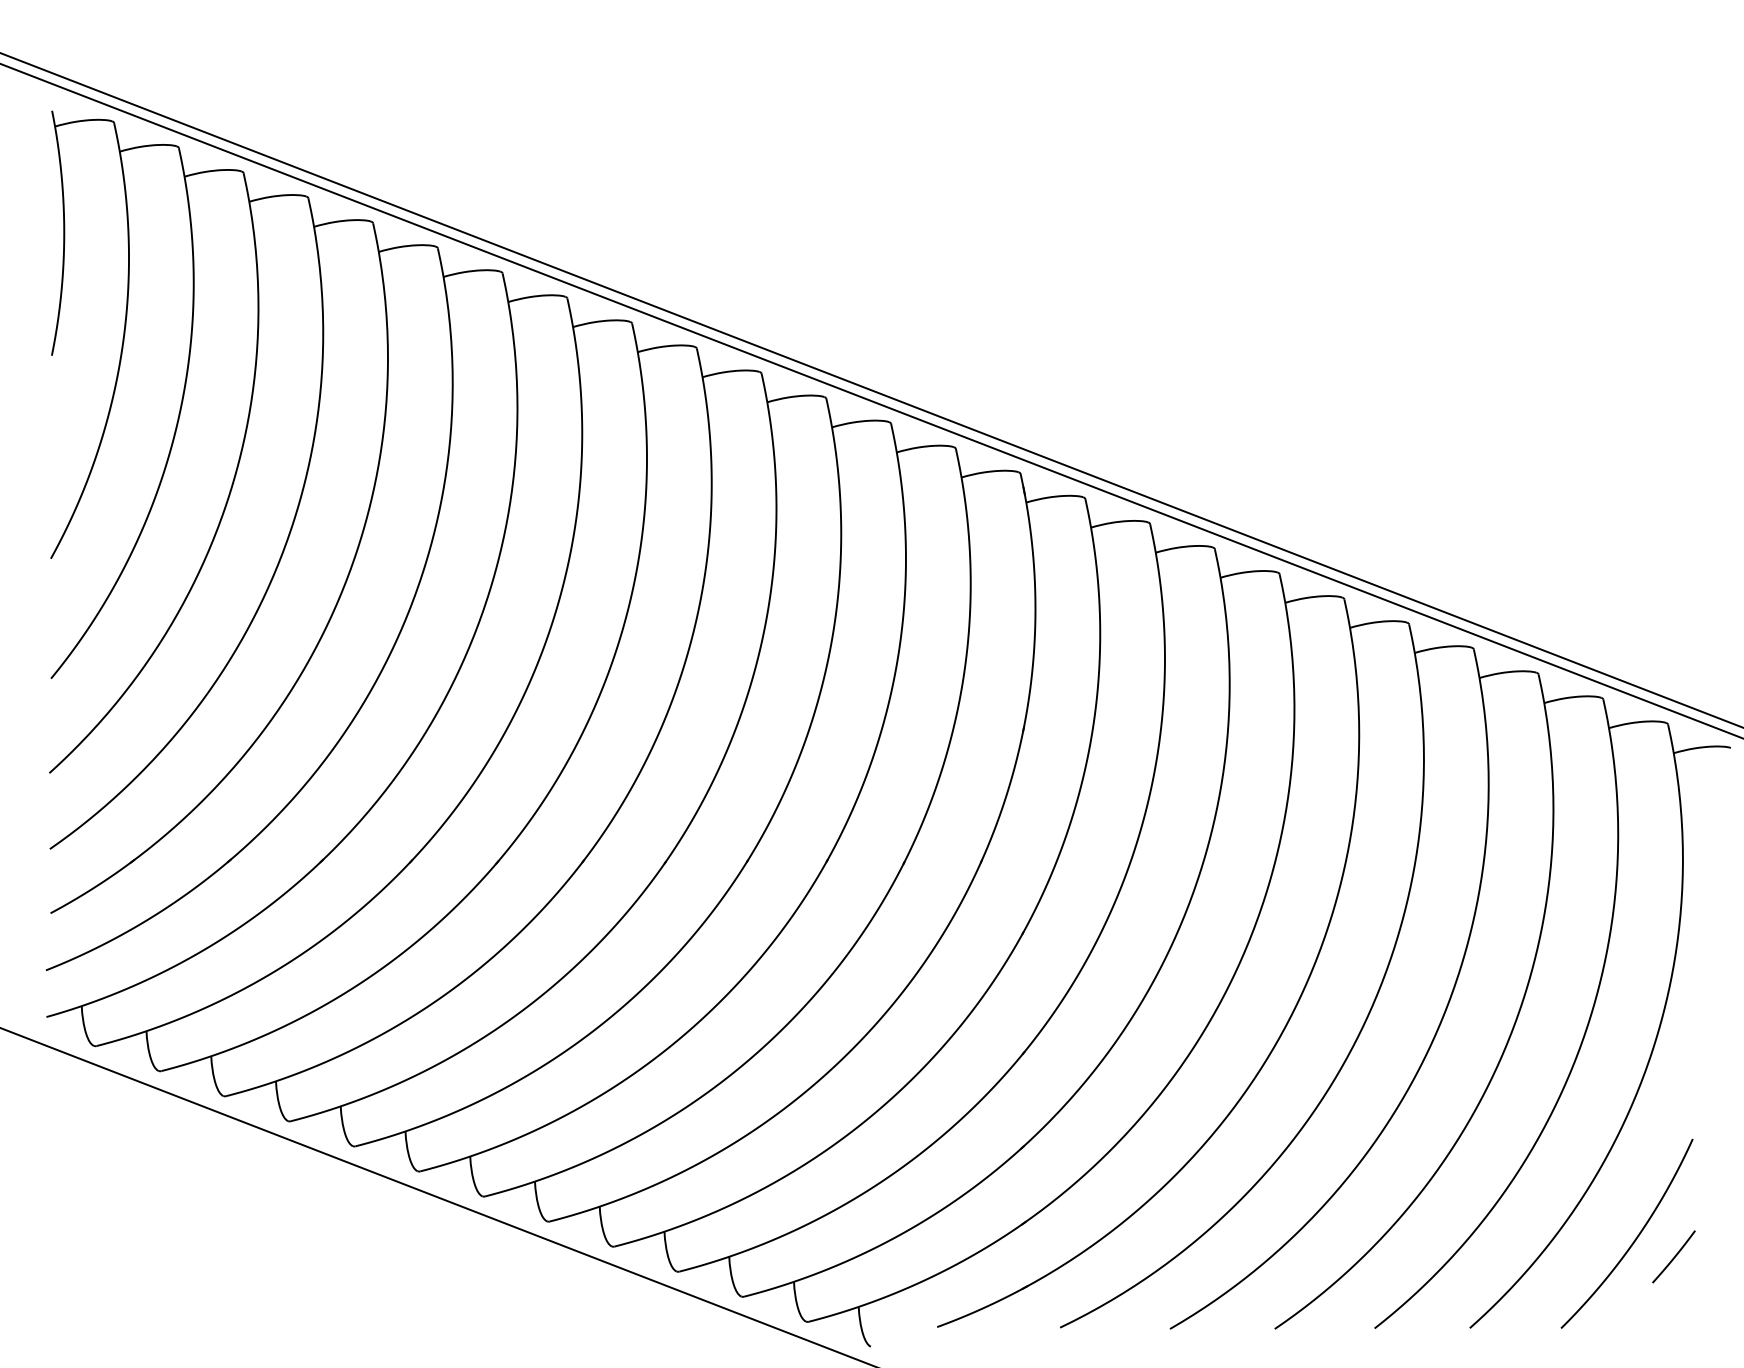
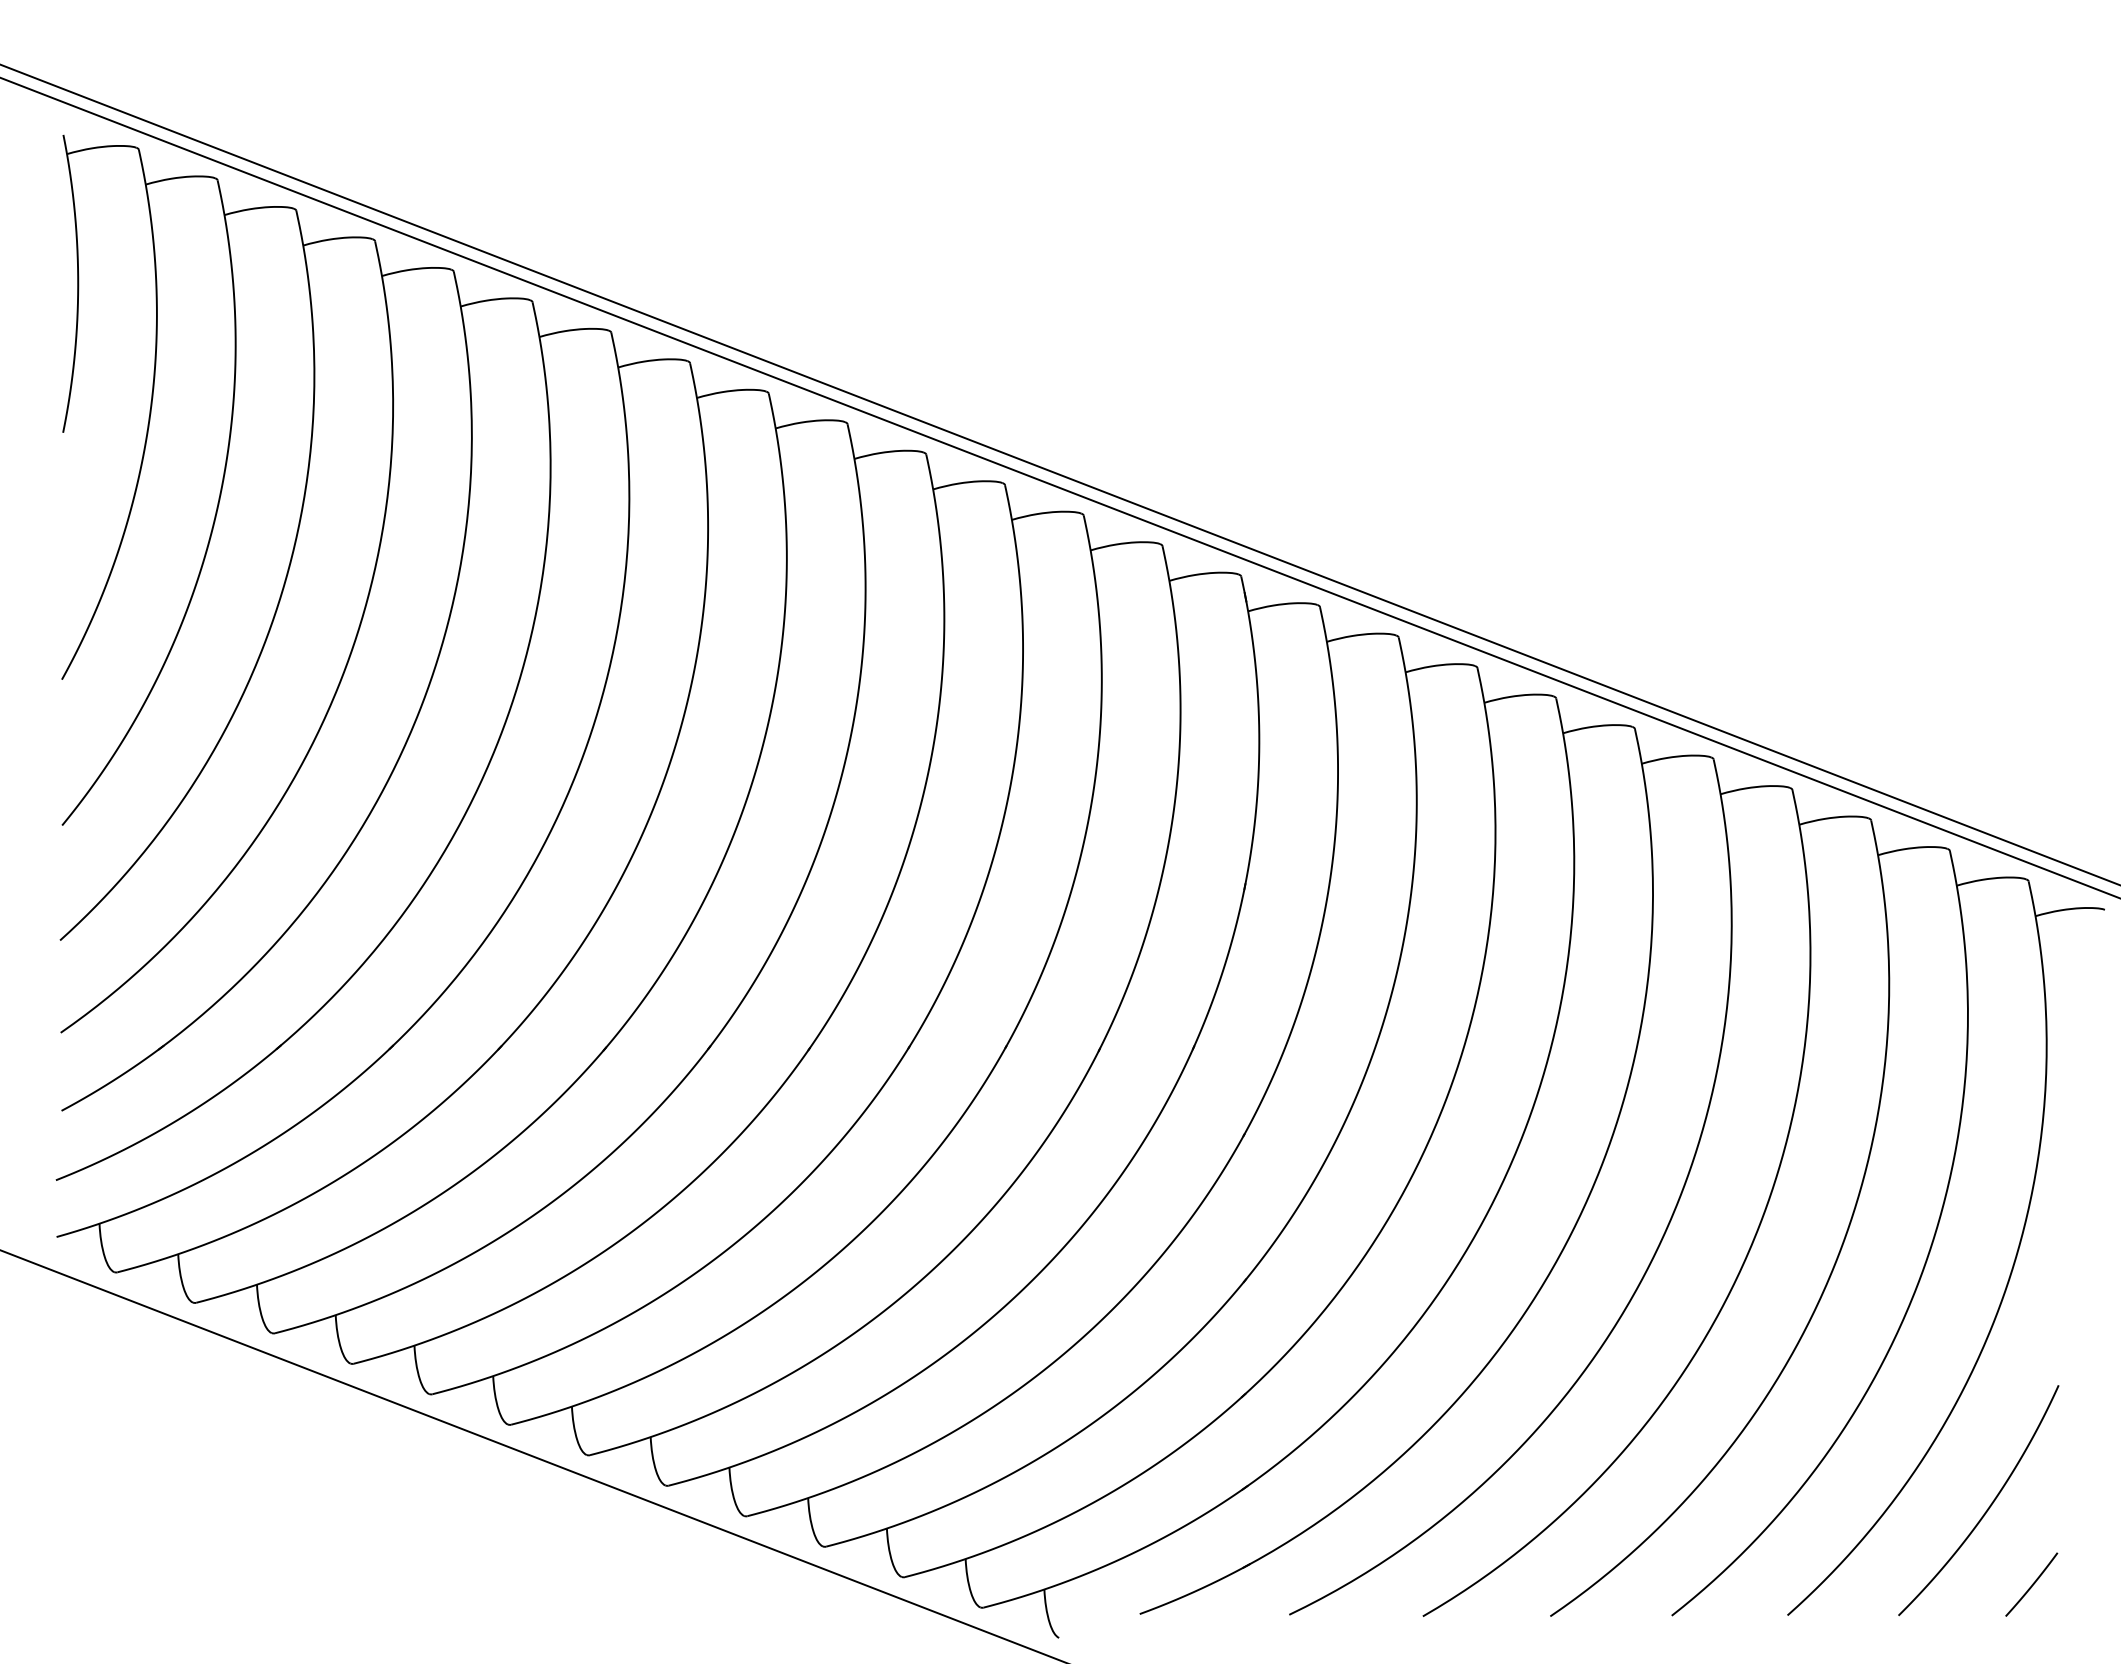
curve: (1674, 1256) -> (2032, 1584), moved

